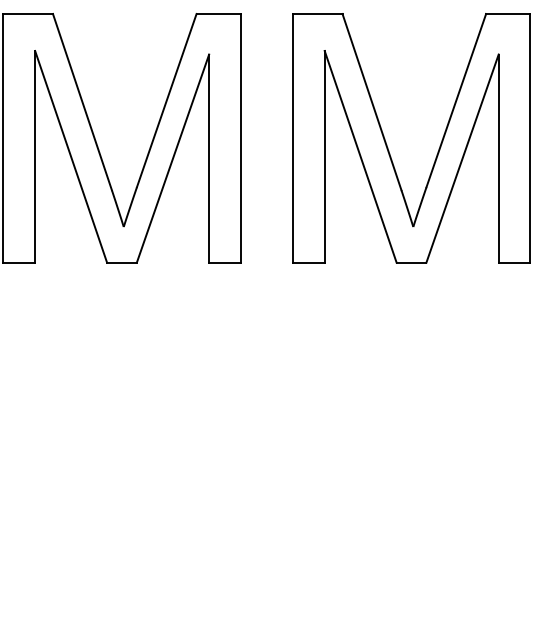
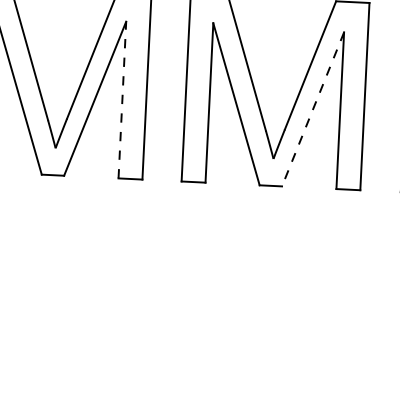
line: (209, 158) -> (122, 99), solid -> dashed
line: (462, 159) -> (313, 109), solid -> dashed

